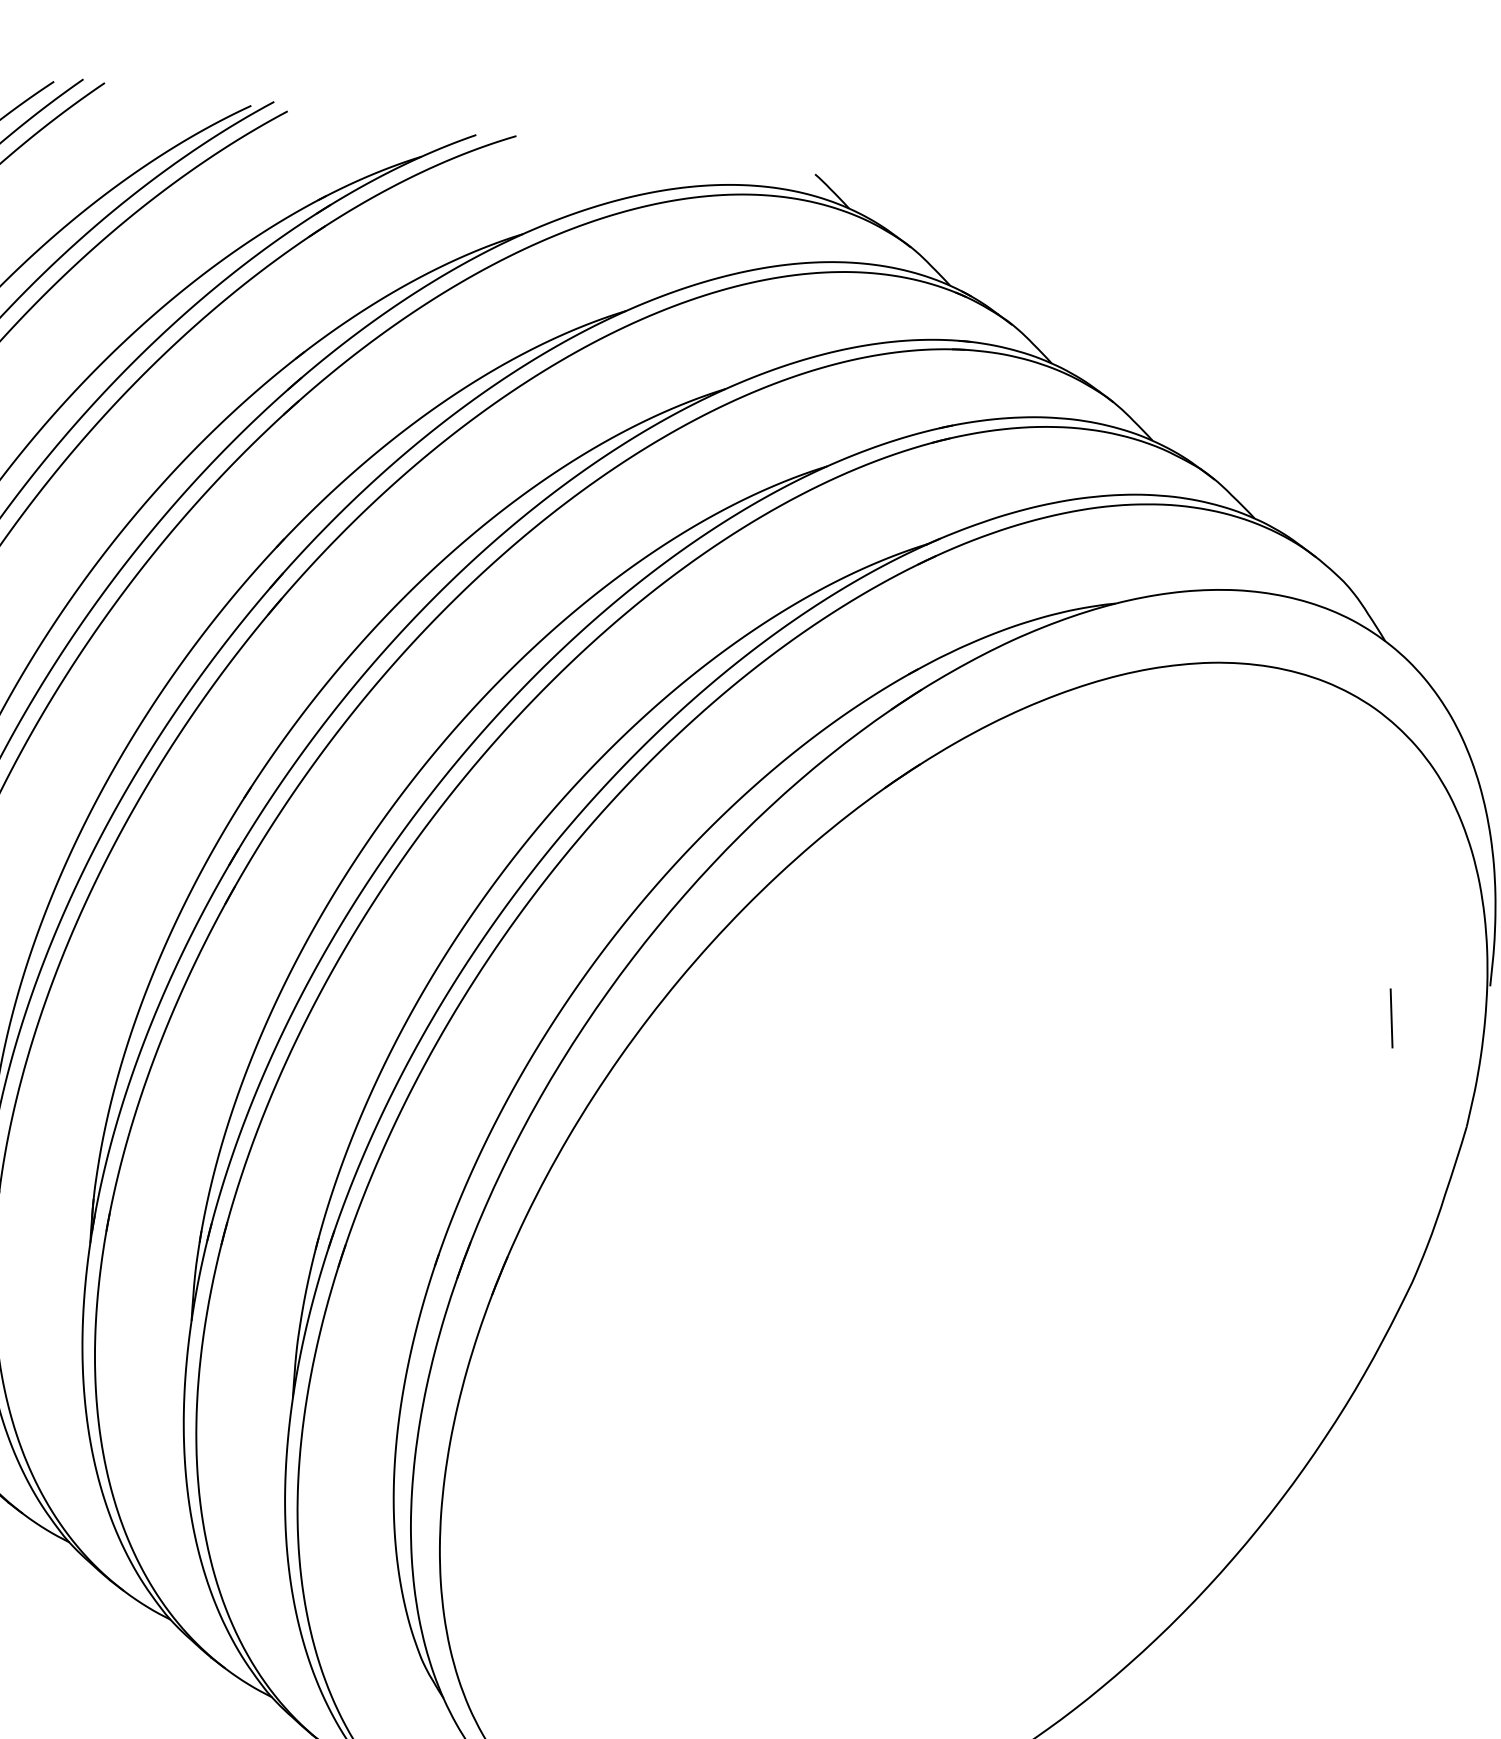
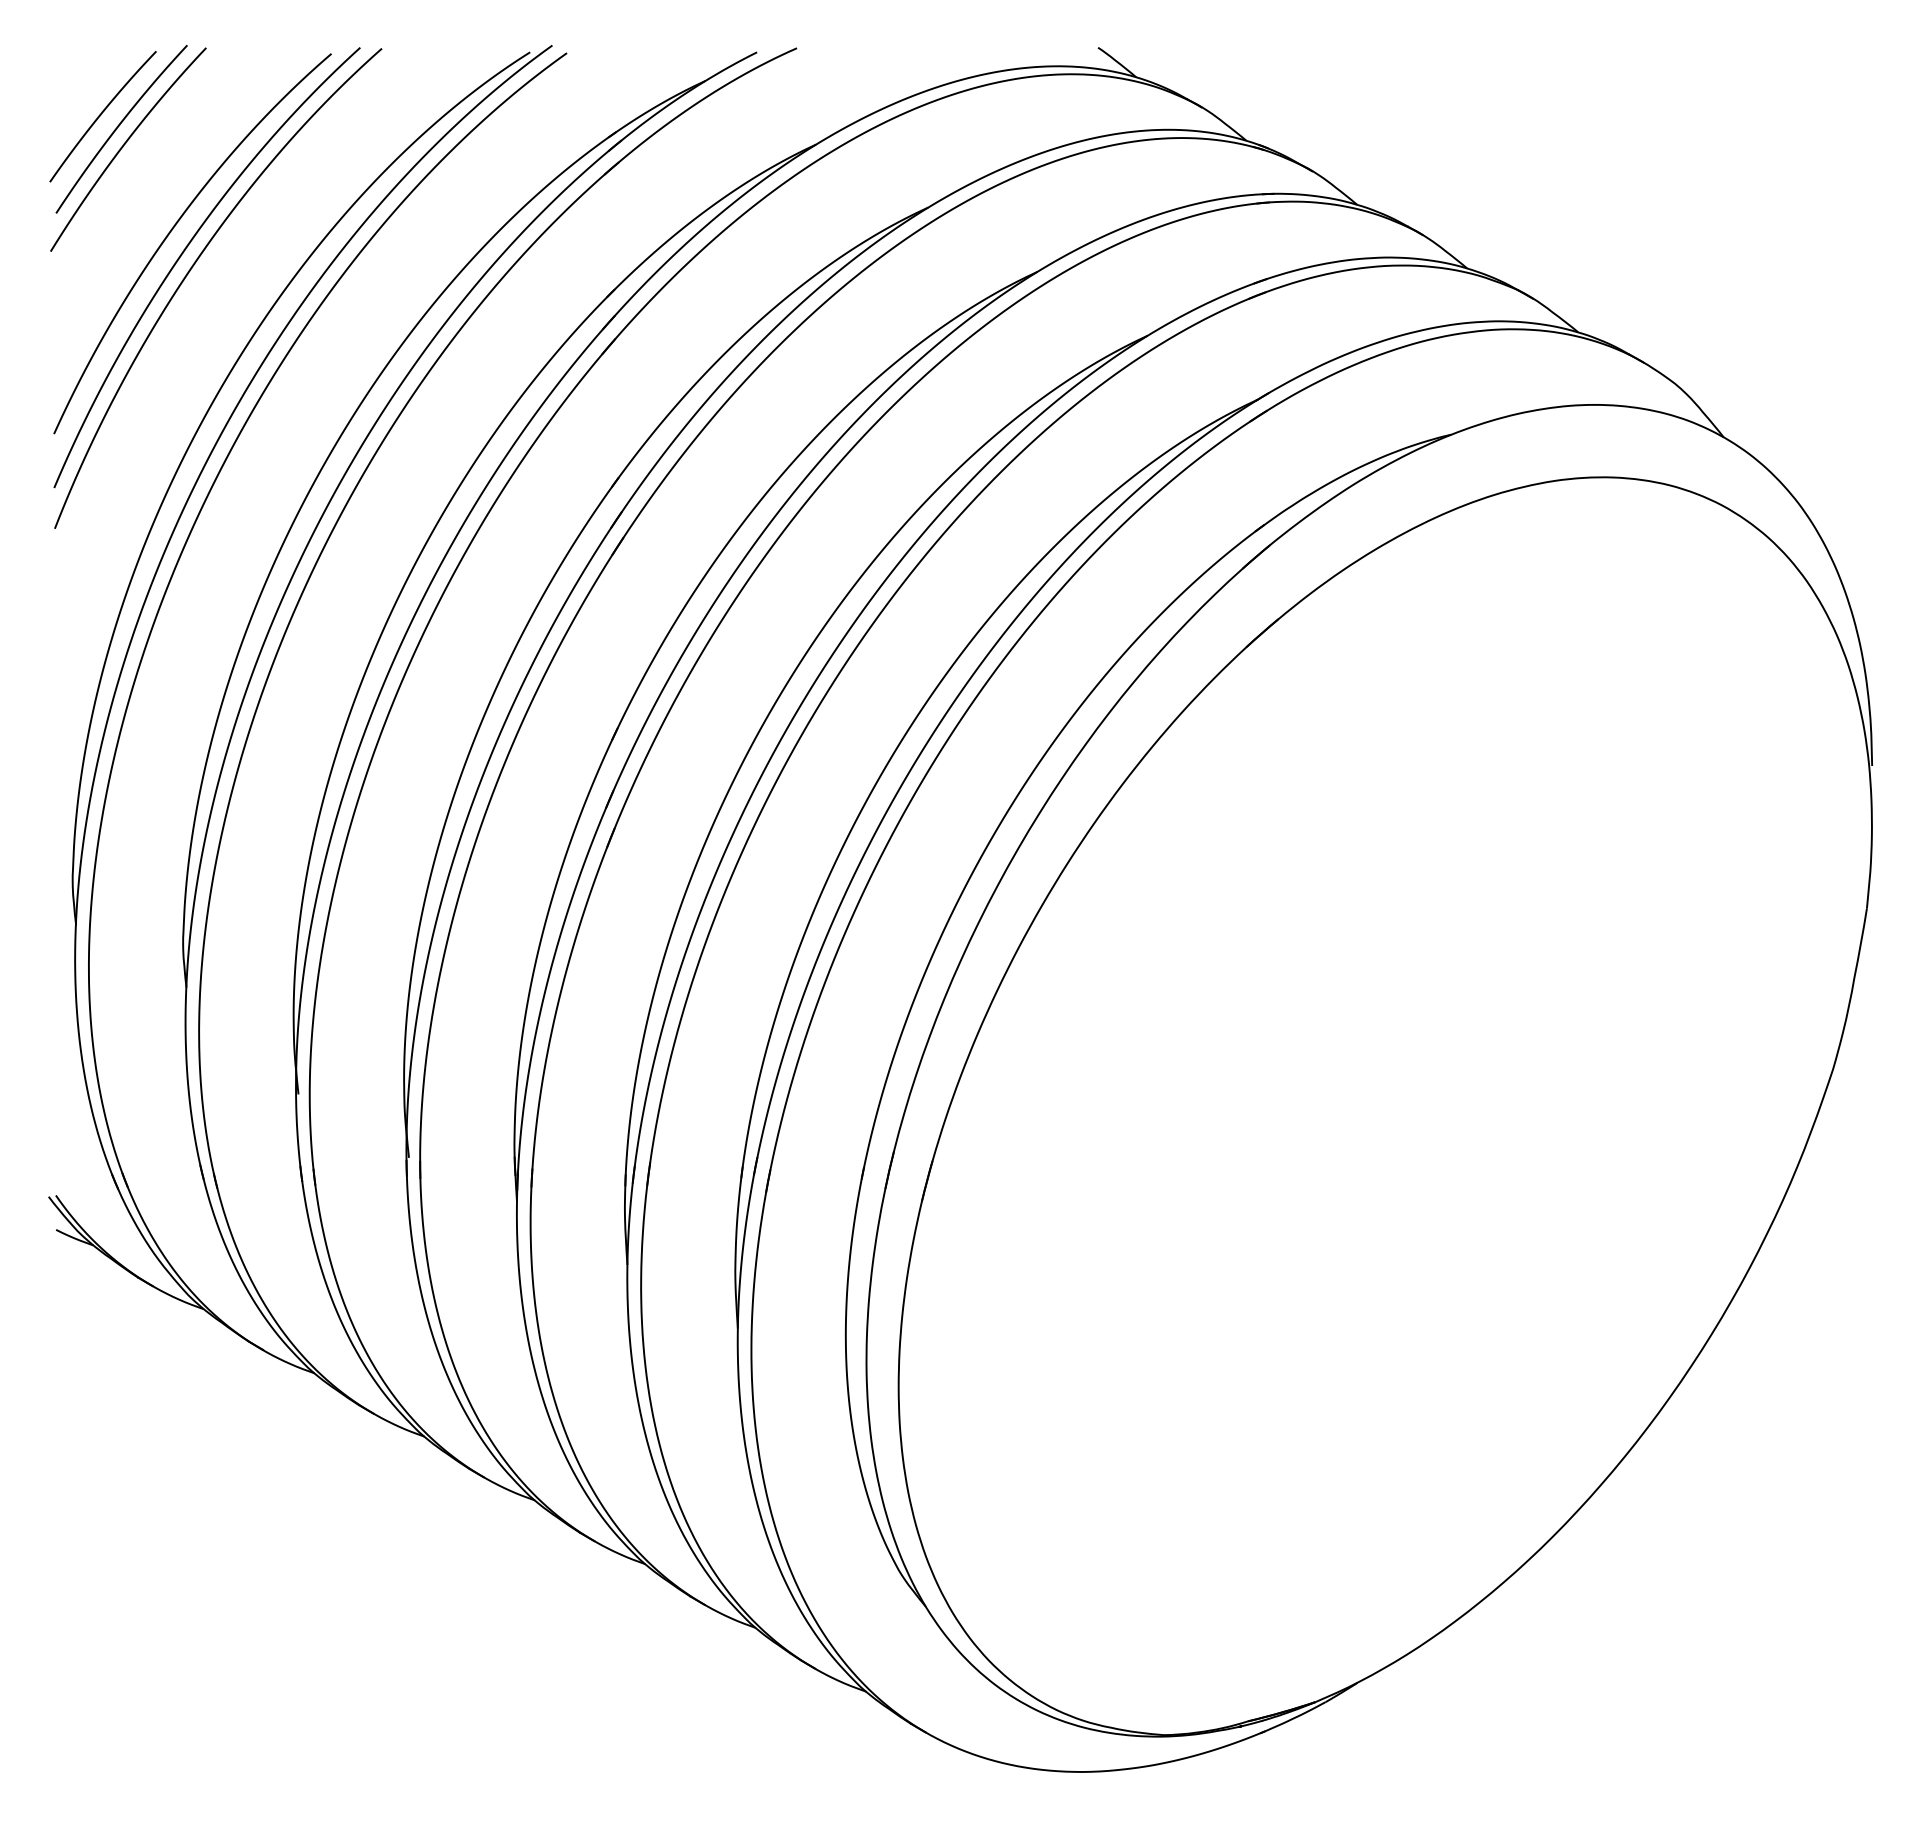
line: (1391, 1018) -> (1778, 810), removed

